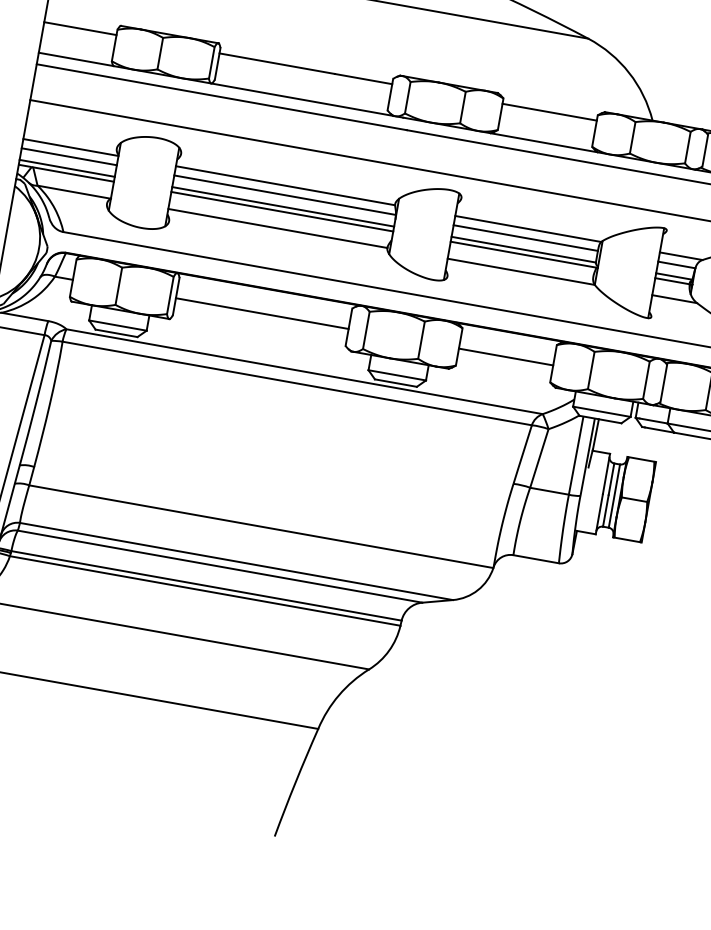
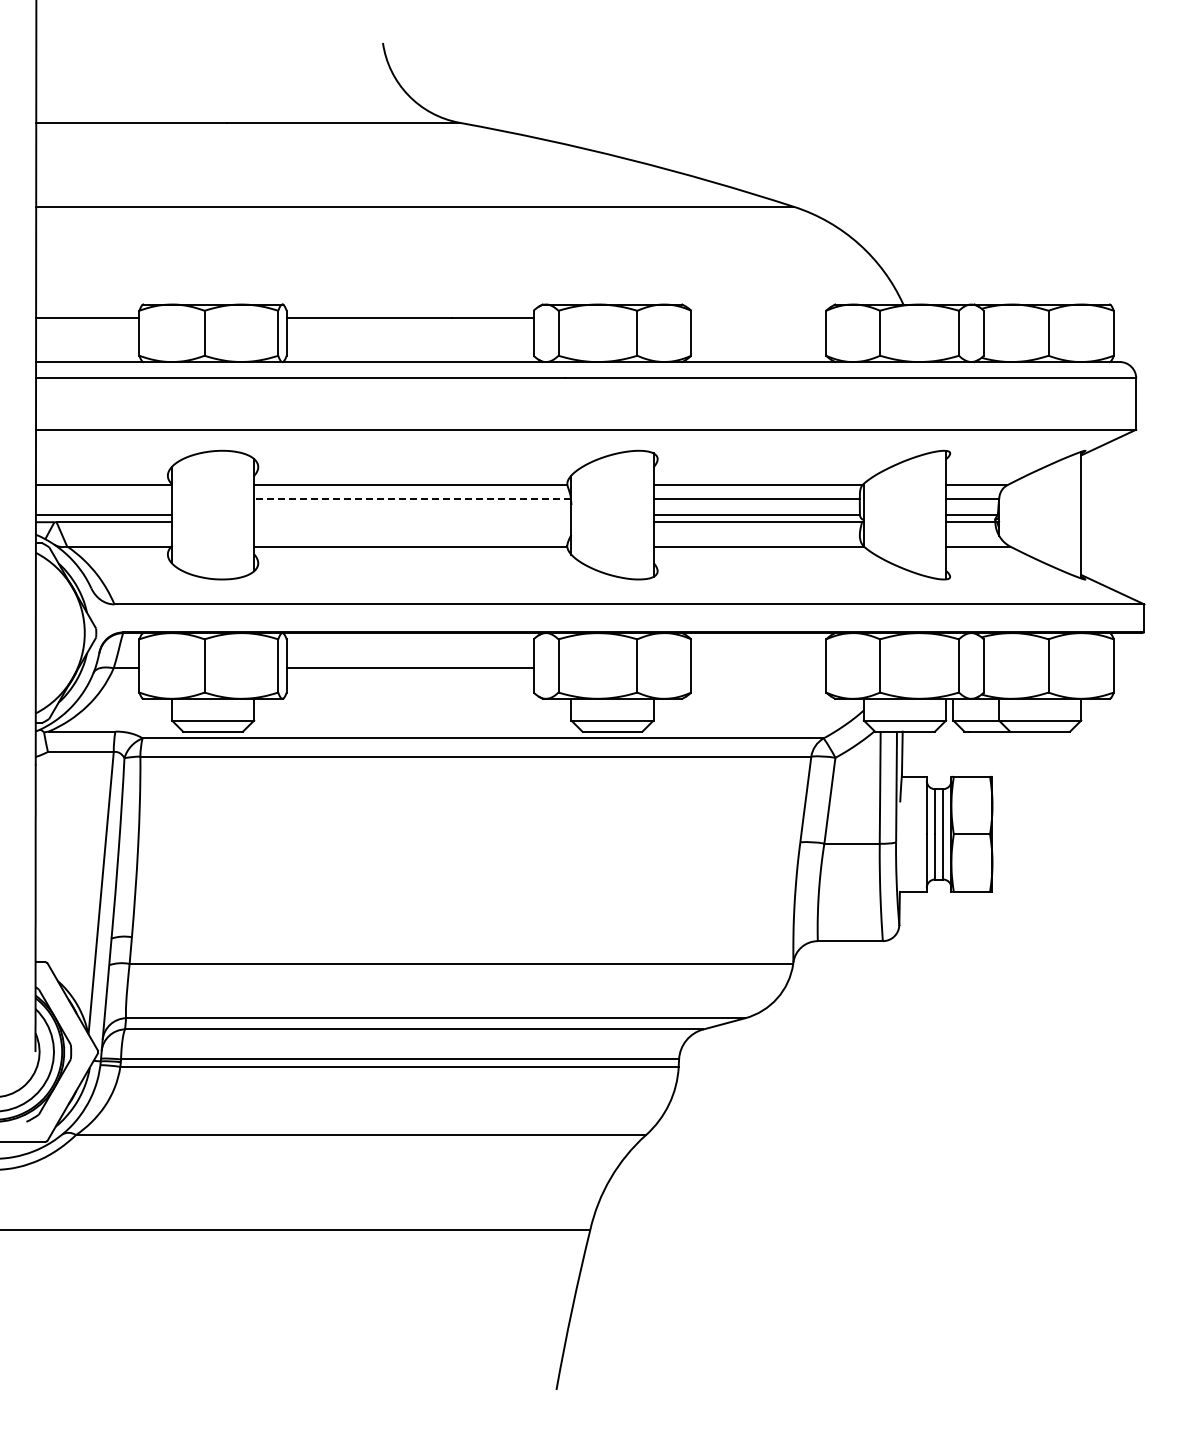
line: (549, 112) -> (758, 318), removed
line: (68, 156) -> (103, 498), removed
line: (285, 195) -> (412, 498), solid -> dashed
line: (282, 206) -> (412, 515), removed
line: (282, 211) -> (412, 522), removed
line: (505, 357) -> (758, 668), removed

